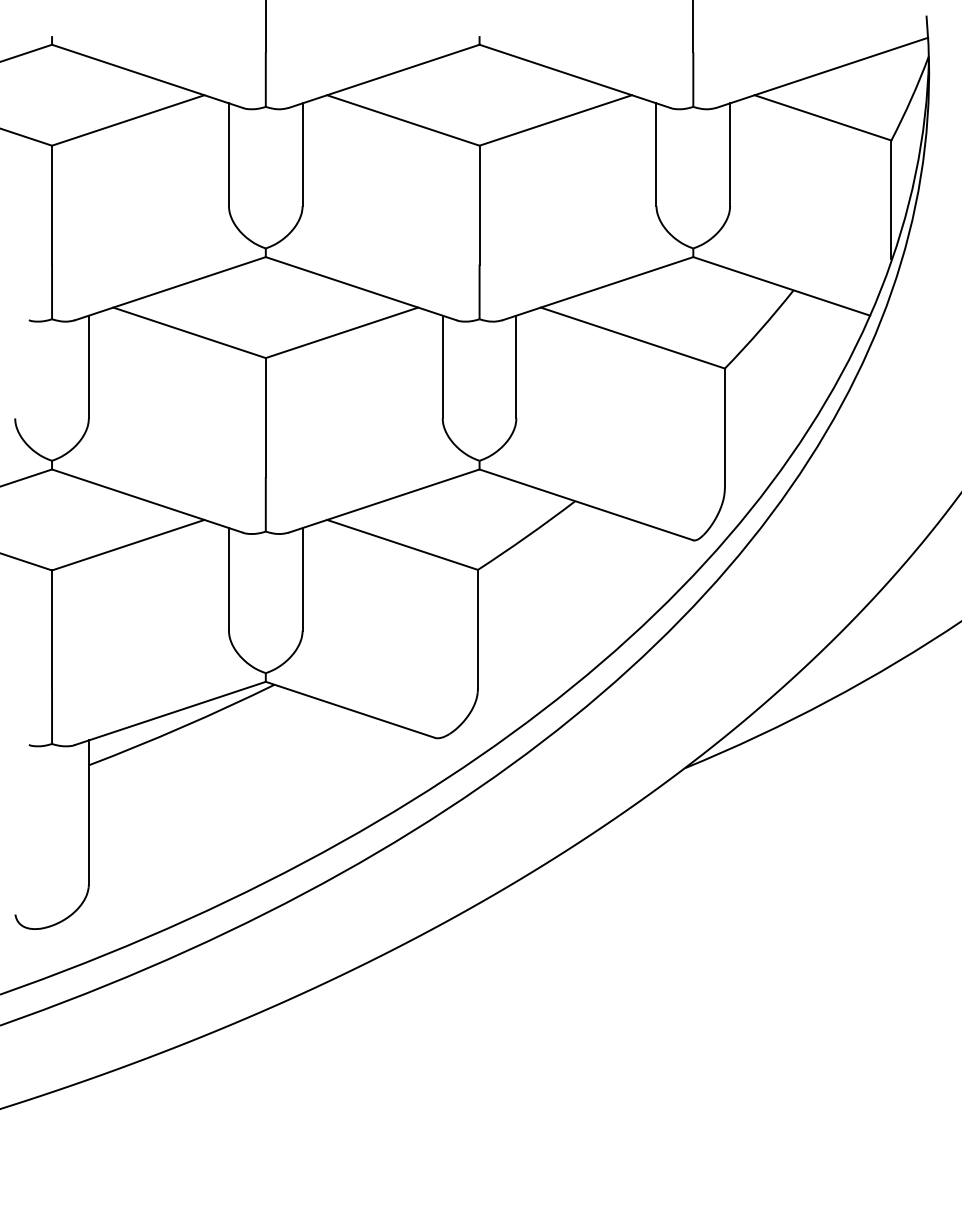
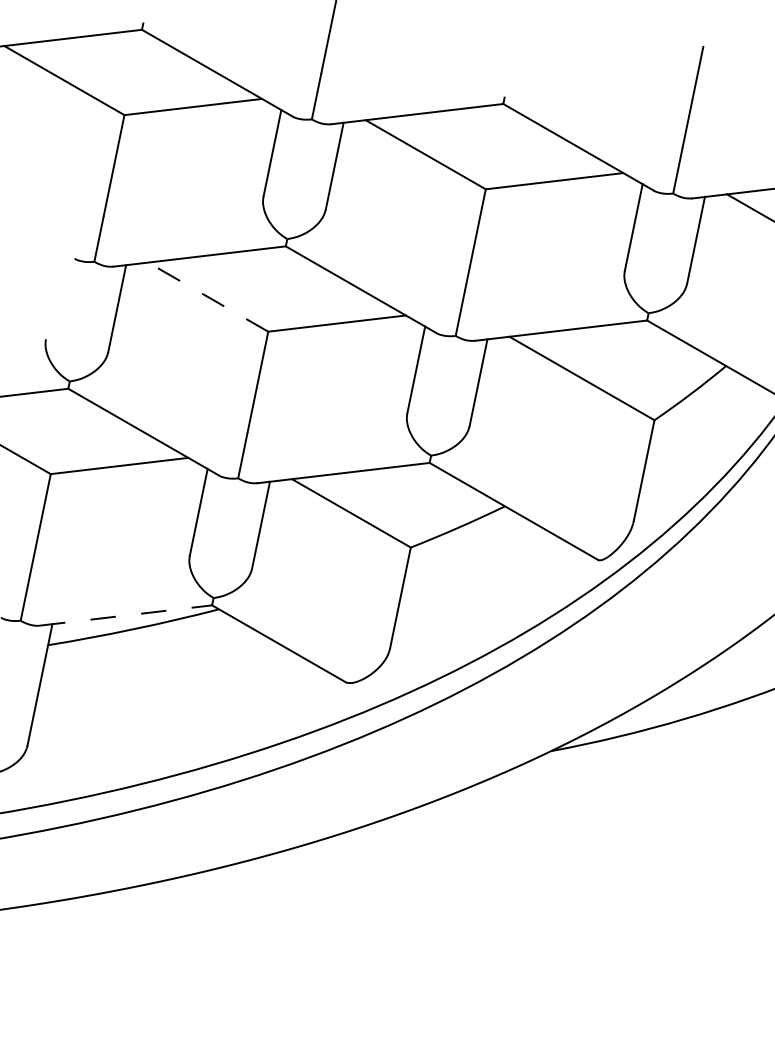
line: (189, 332) -> (208, 296), solid -> dashed
line: (170, 713) -> (126, 615), solid -> dashed

